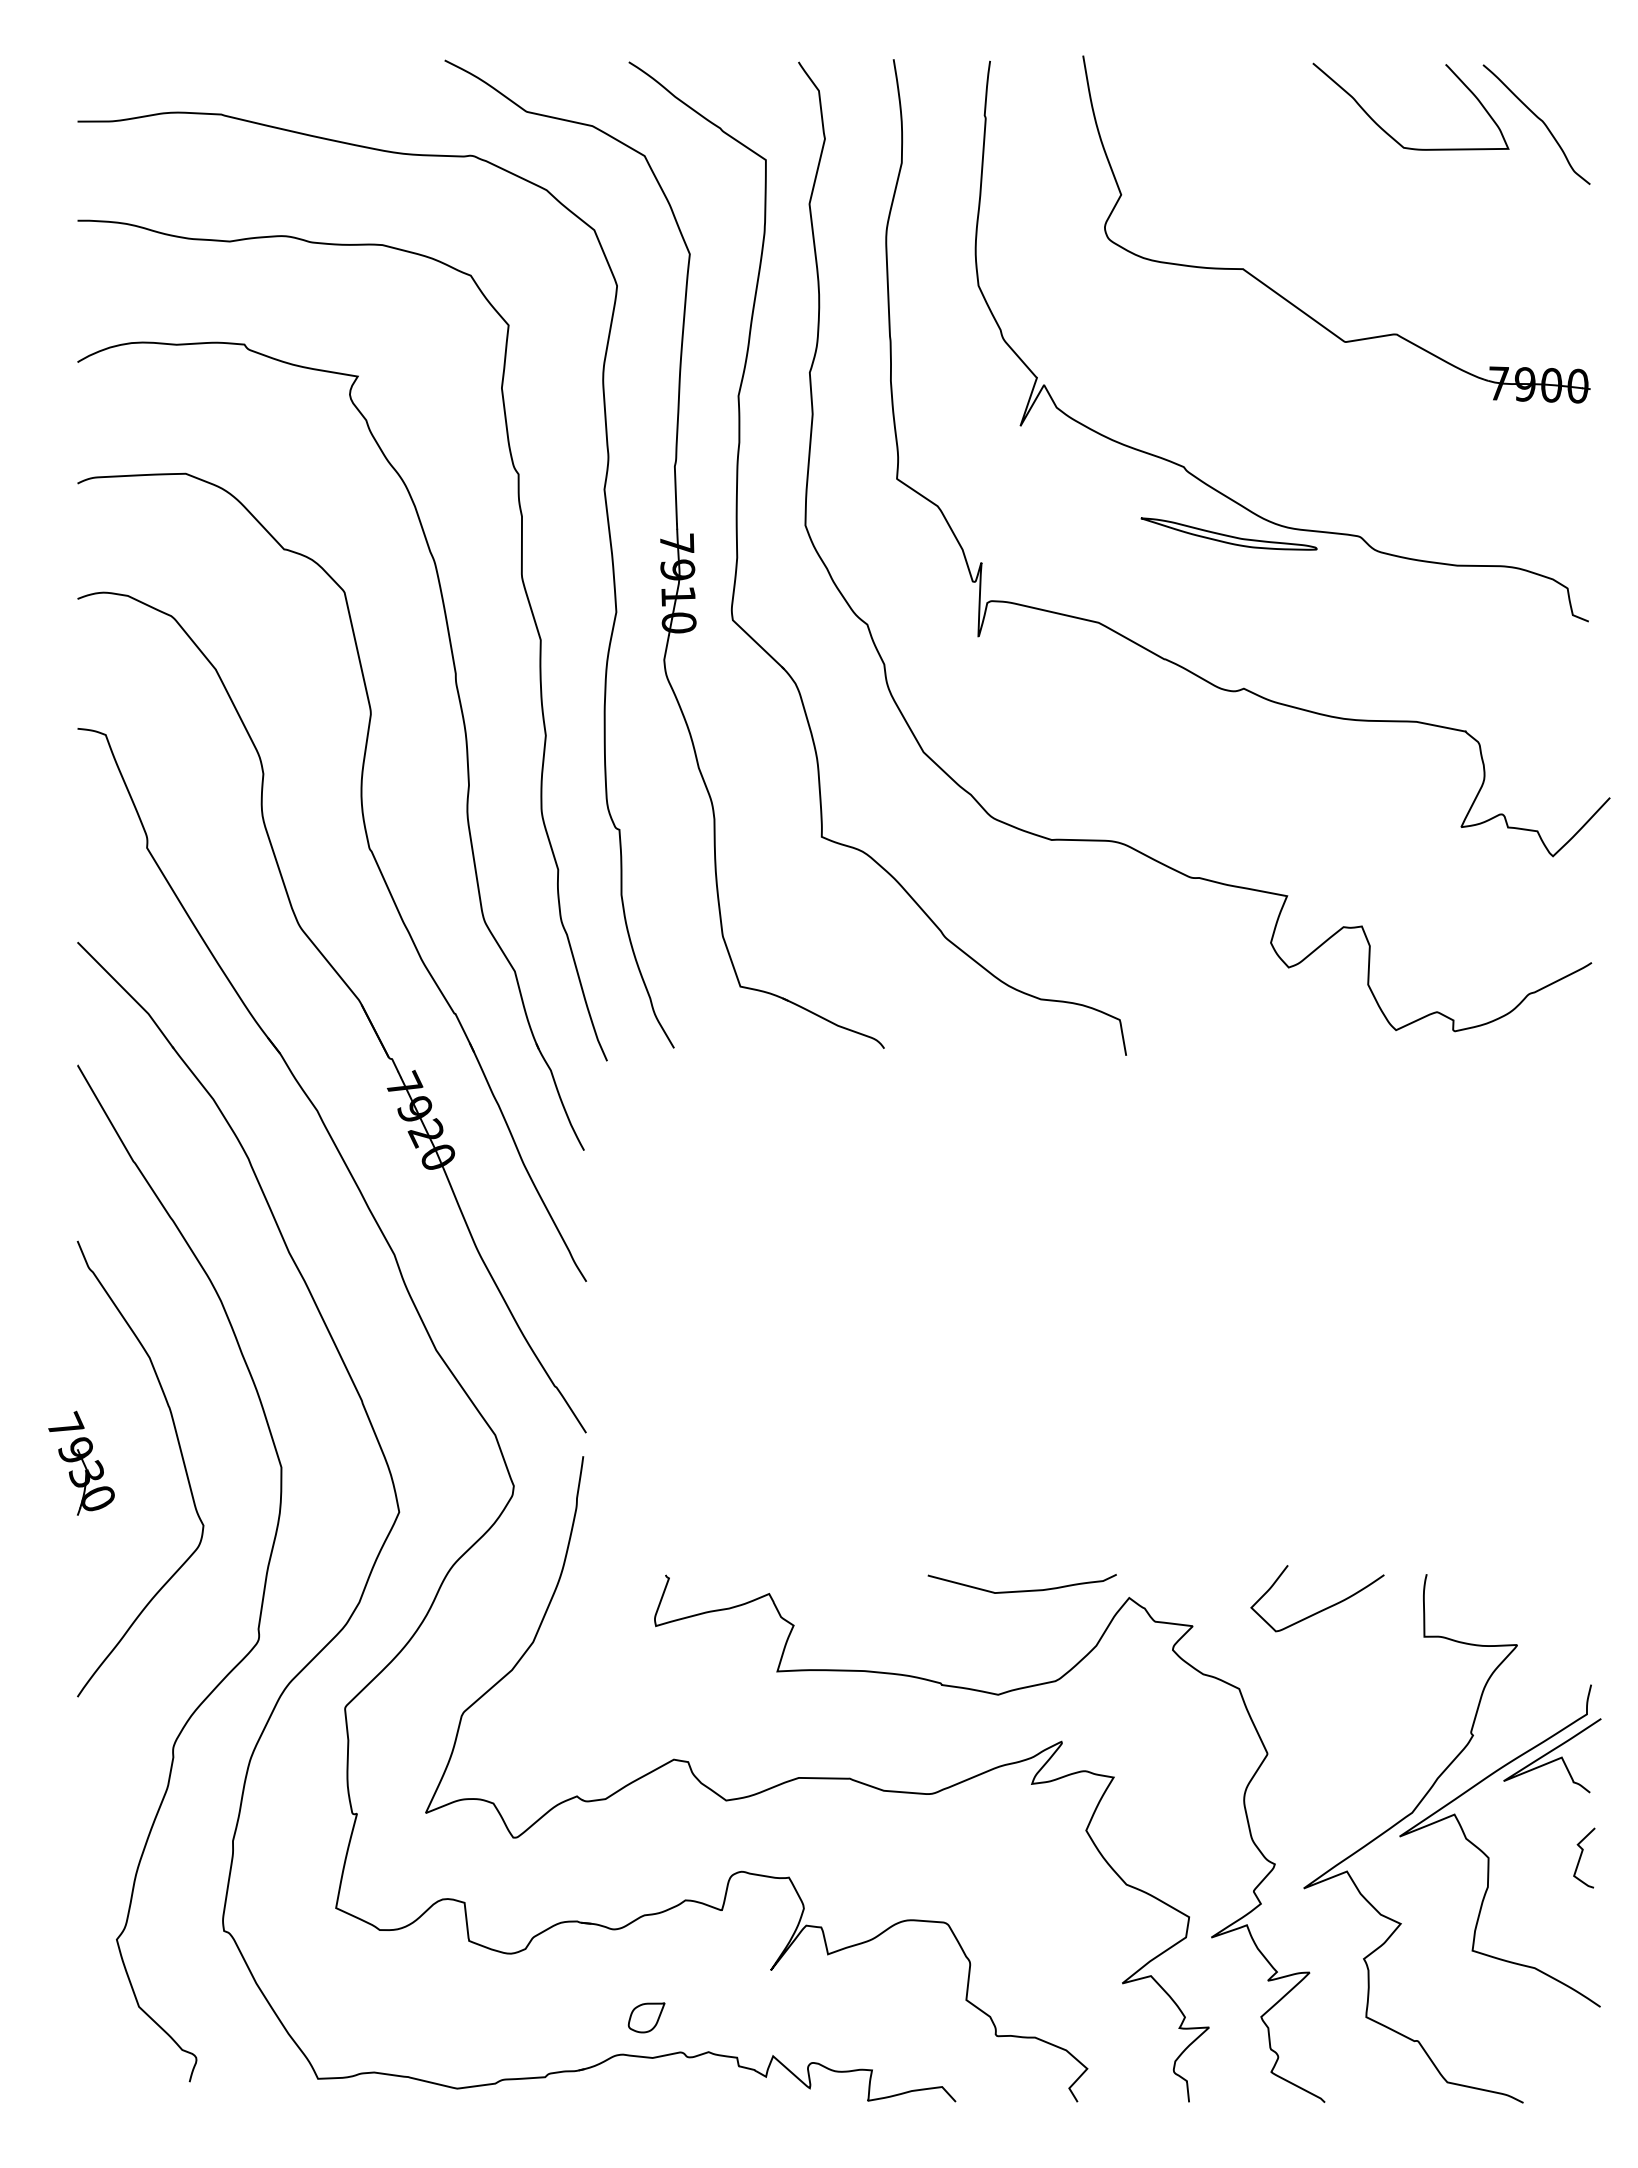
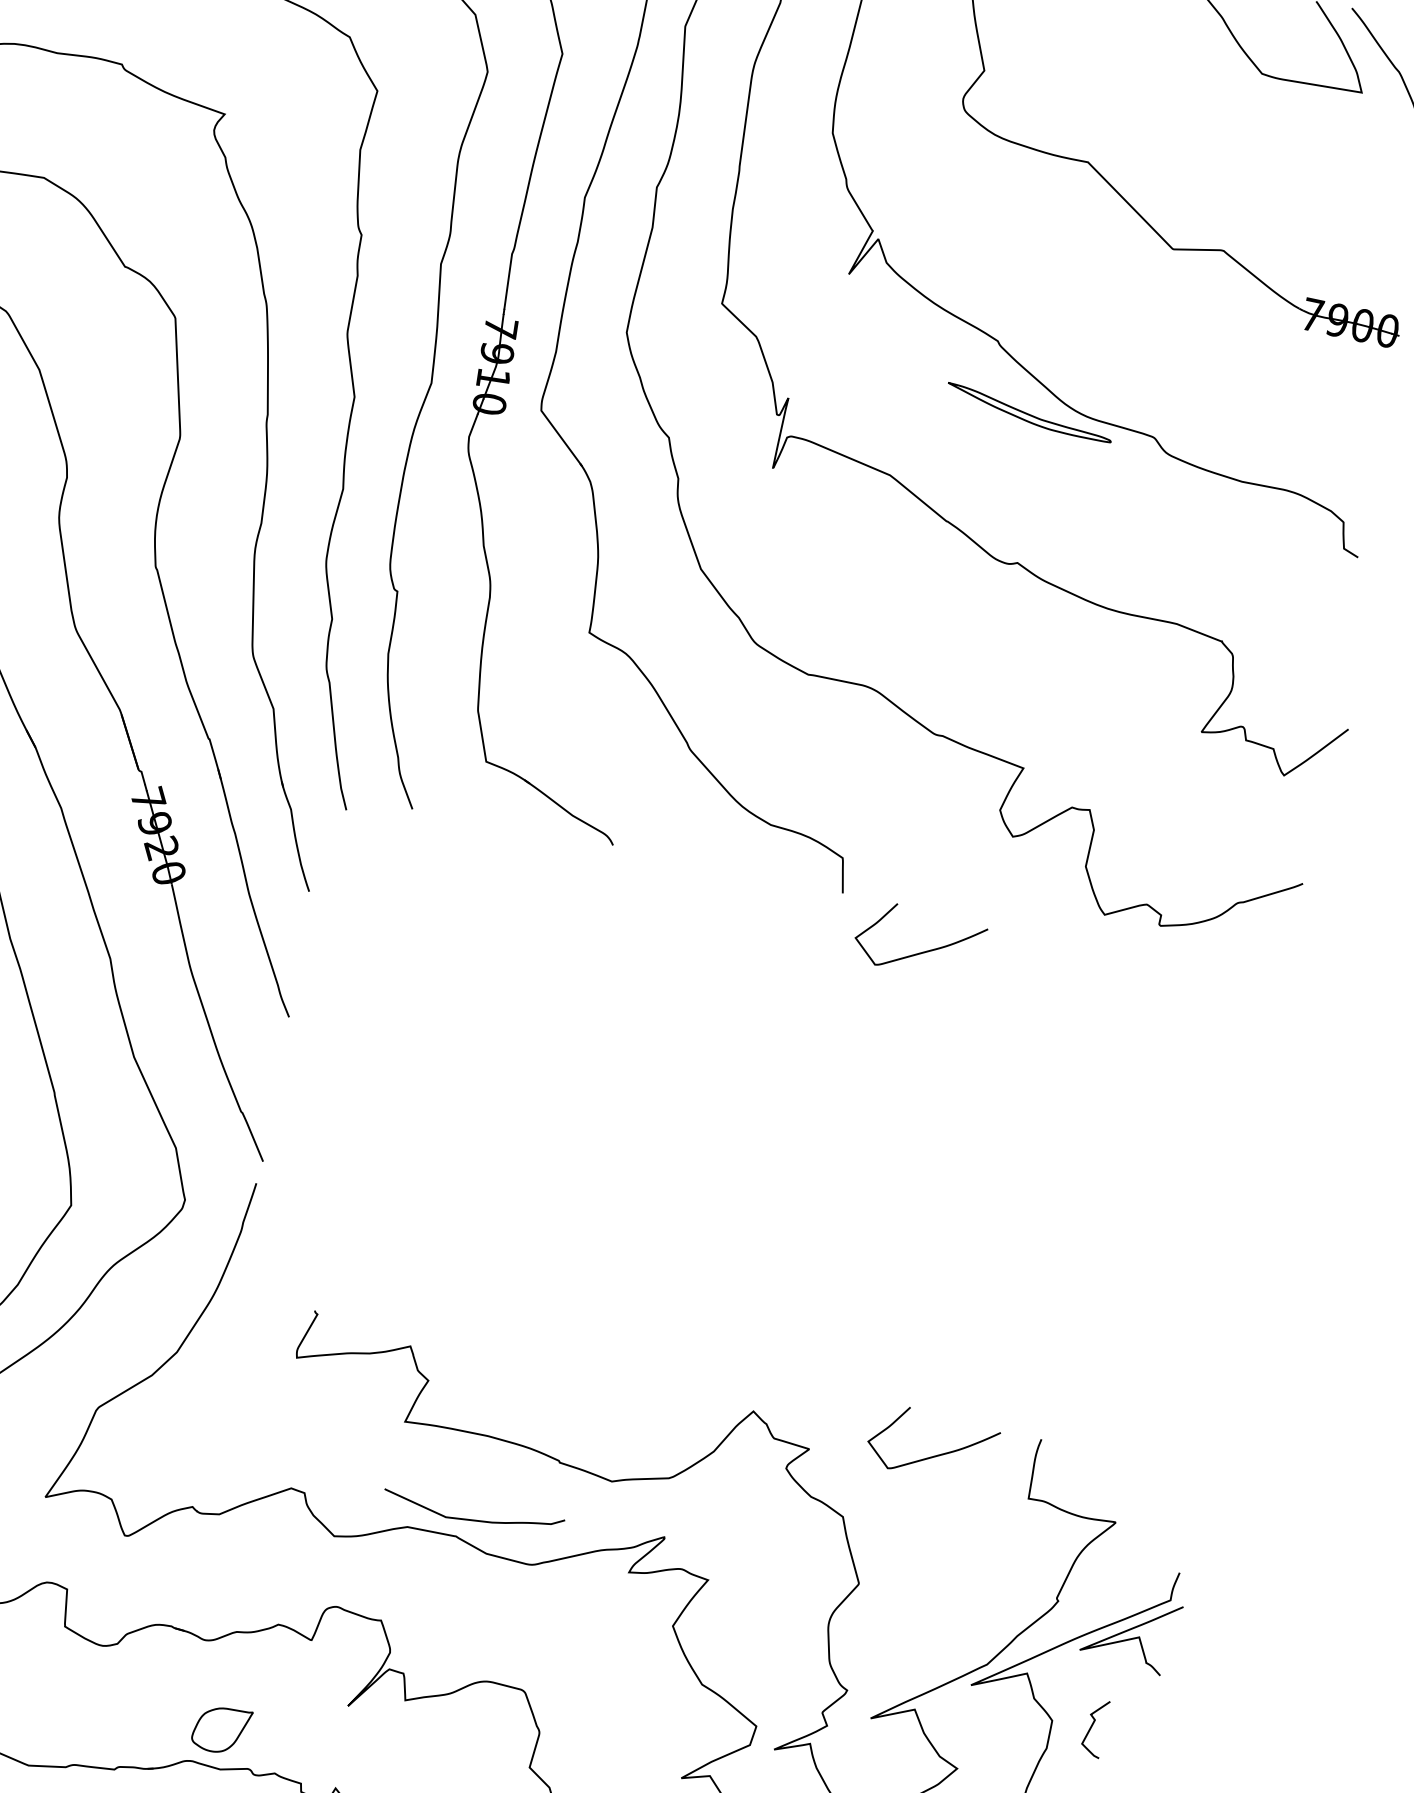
curve: (1218, 1100) -> (923, 951), added
curve: (1021, 1590) -> (471, 1519), moved
curve: (1581, 1857) -> (1092, 1727), moved
part: (646, 2017) -> (221, 1729), size x1.6

